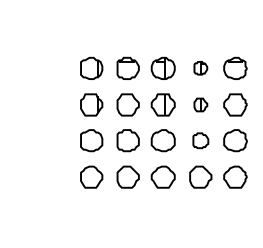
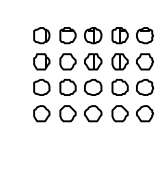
part: (200, 67) -> (119, 34), size x1.67
part: (200, 104) -> (119, 61), size x1.67
part: (200, 140) -> (119, 87), size x1.43

